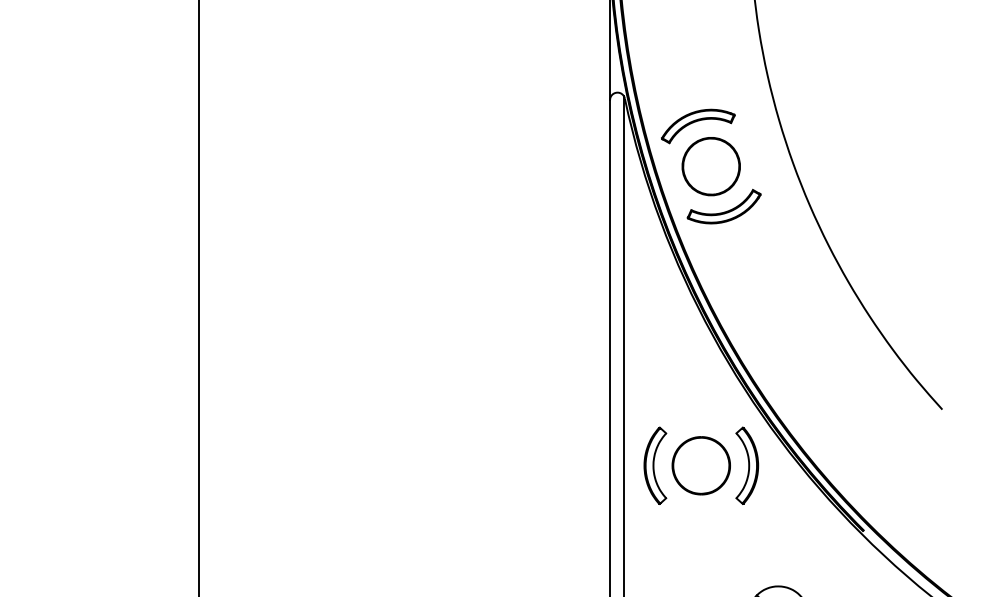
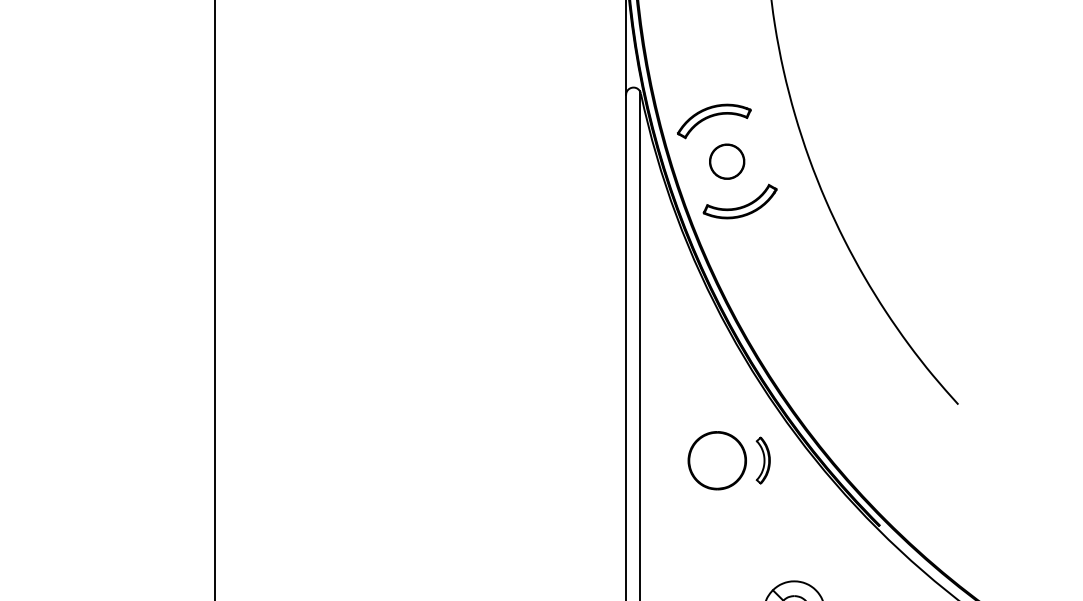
part: (710, 166) -> (726, 161), size x0.6
part: (655, 465) -> (671, 460), removed
part: (747, 465) -> (763, 460), size x0.6

